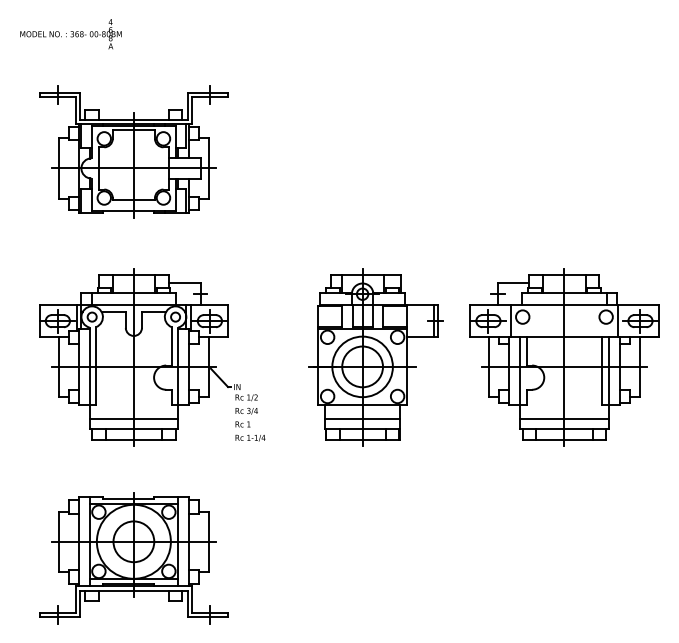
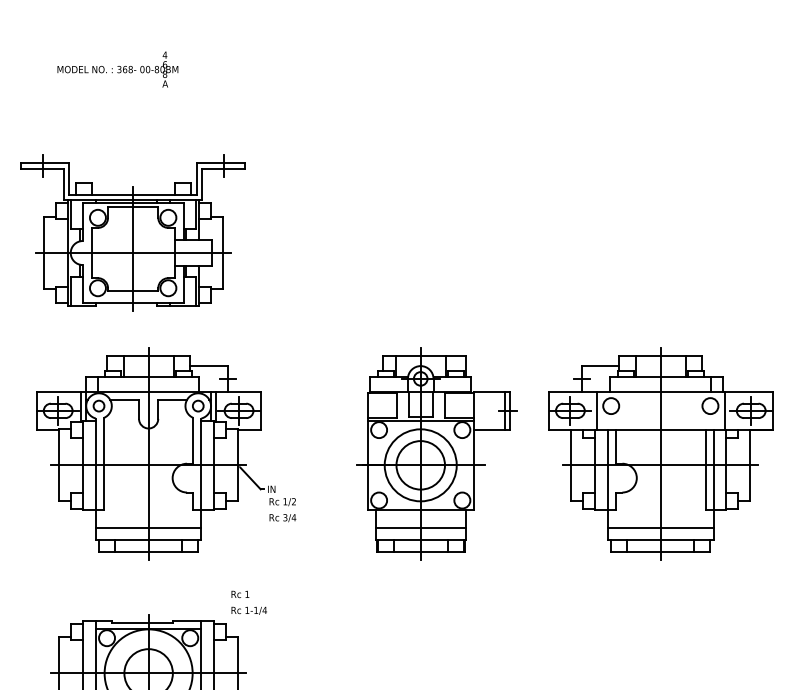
text: (70, 34) -> (117, 69), moved
part: (133, 151) -> (132, 232), moved
text: (250, 431) -> (249, 602), moved

